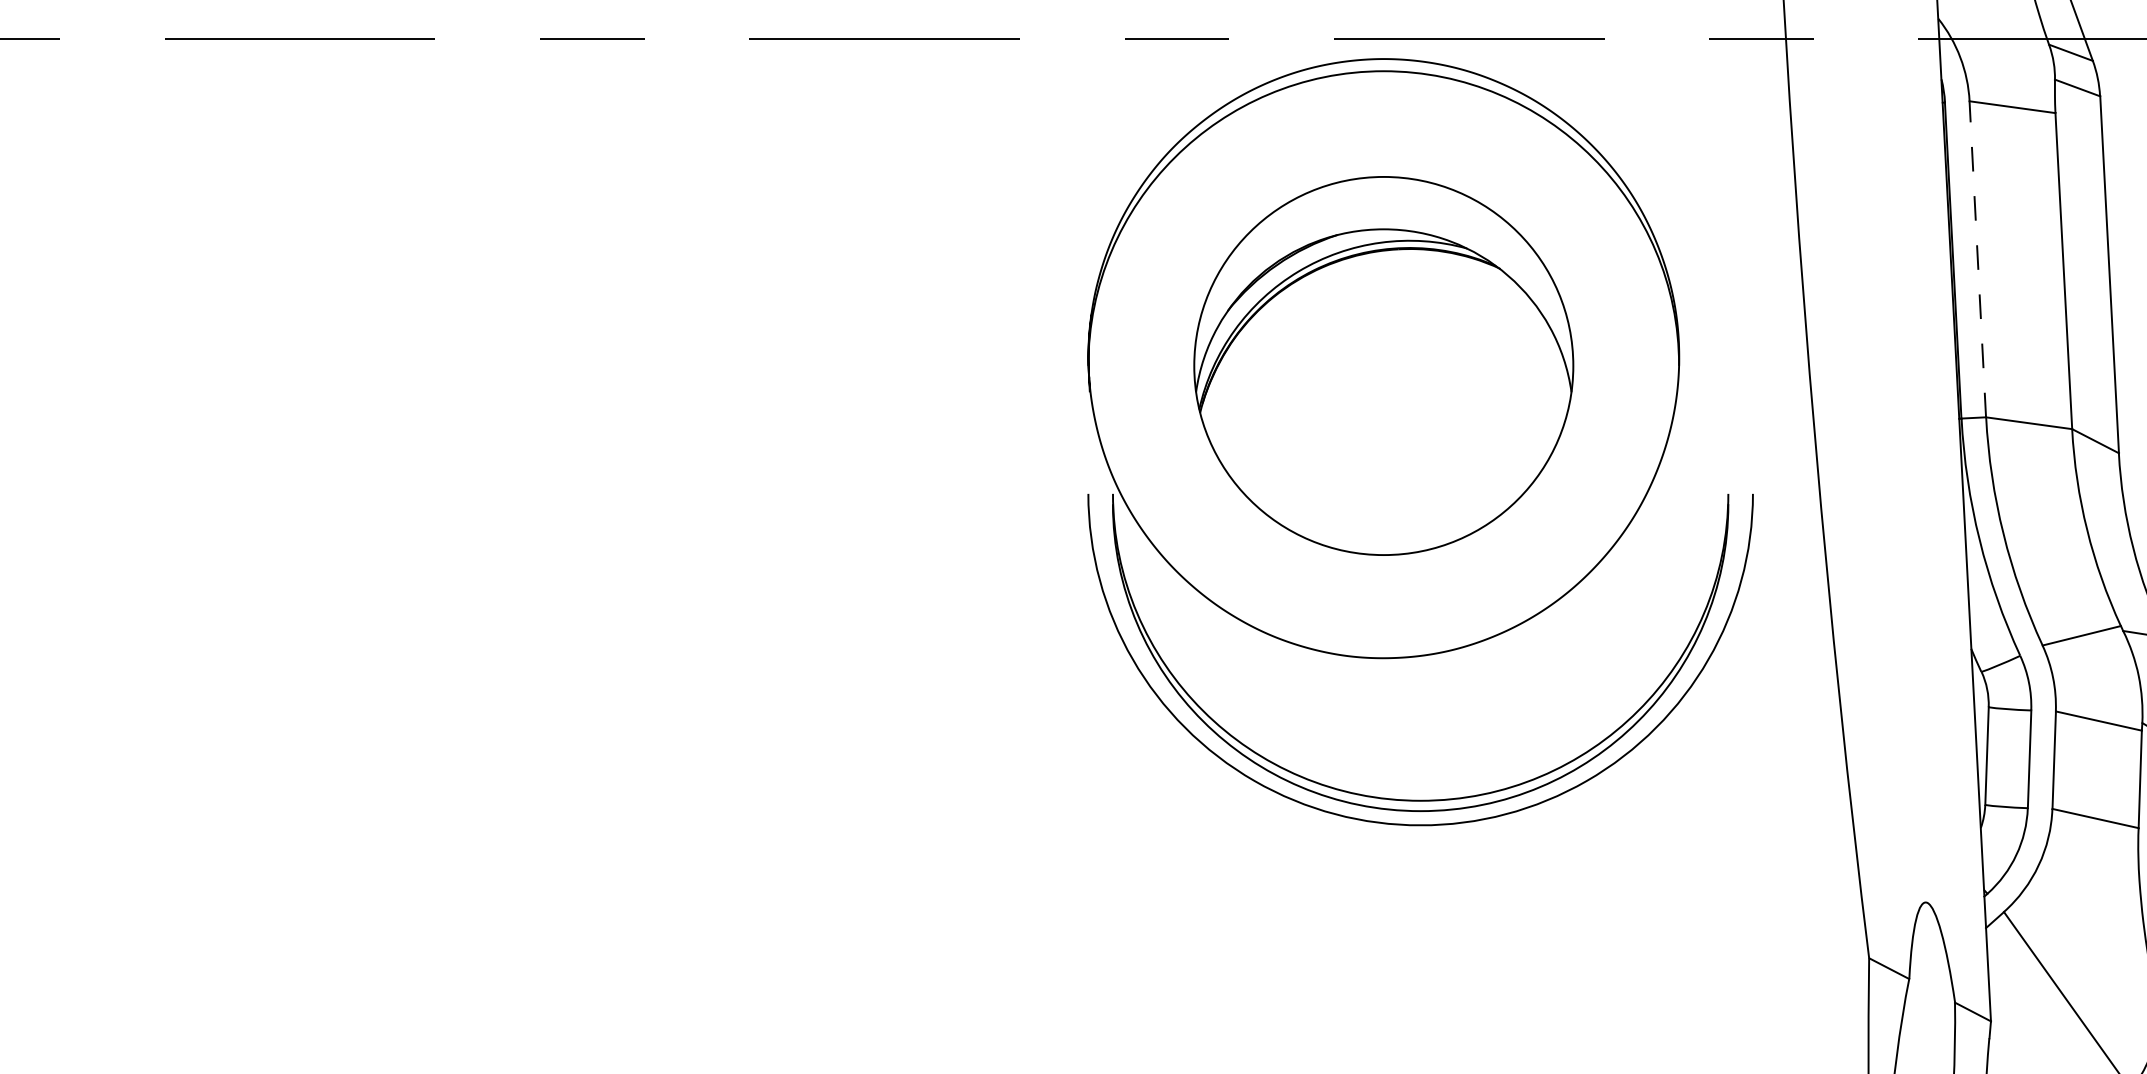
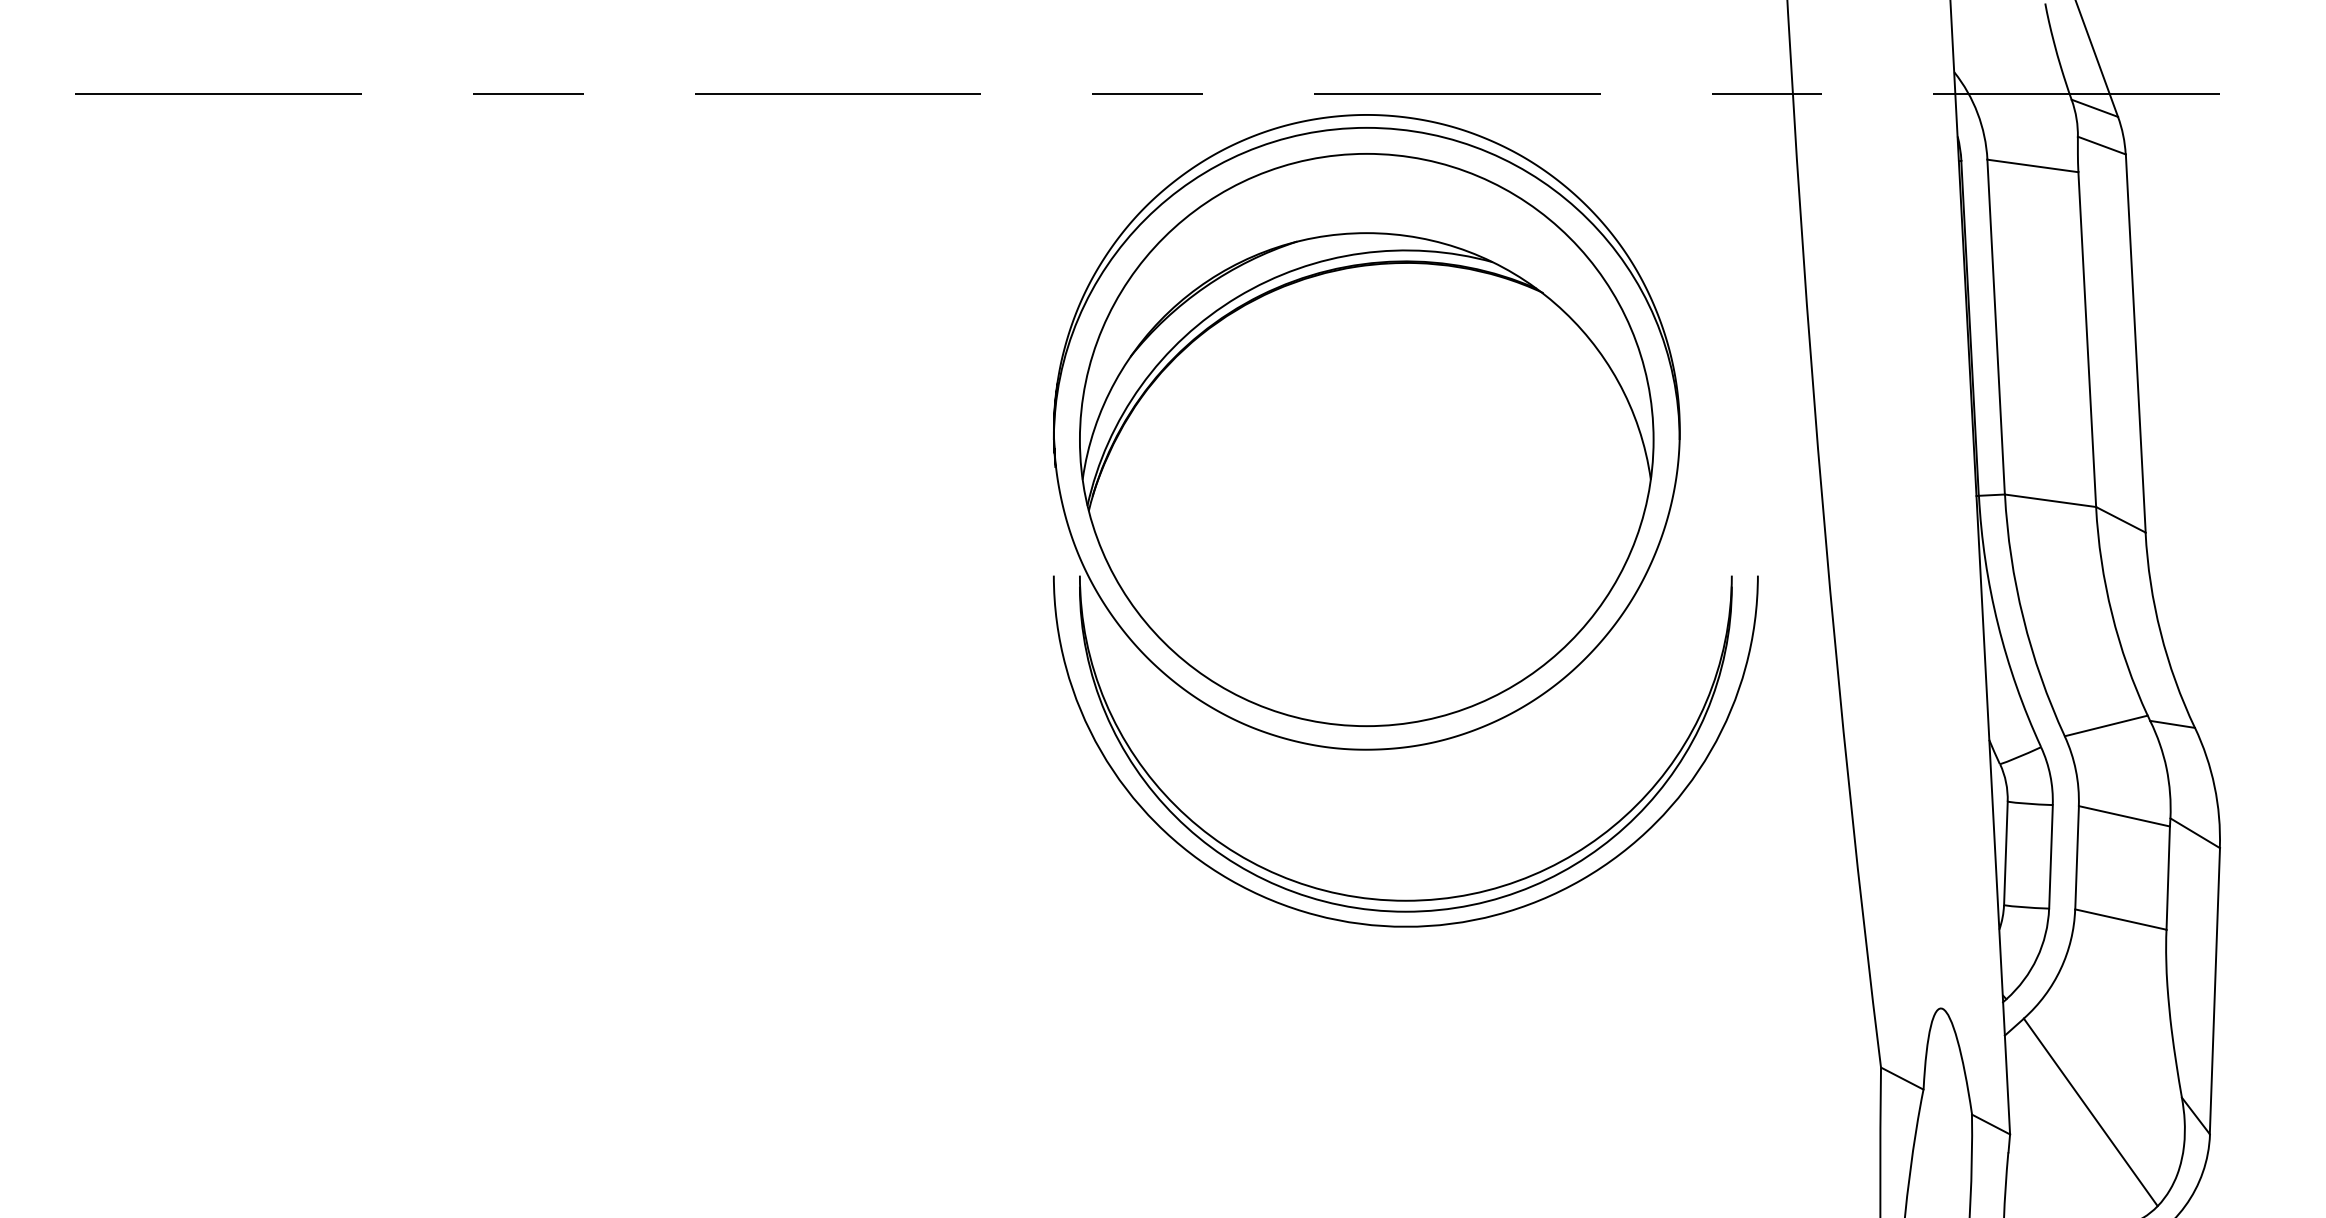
line: (1978, 259) -> (1996, 327), dashed -> solid
part: (1383, 366) -> (1366, 440), size x1.43

